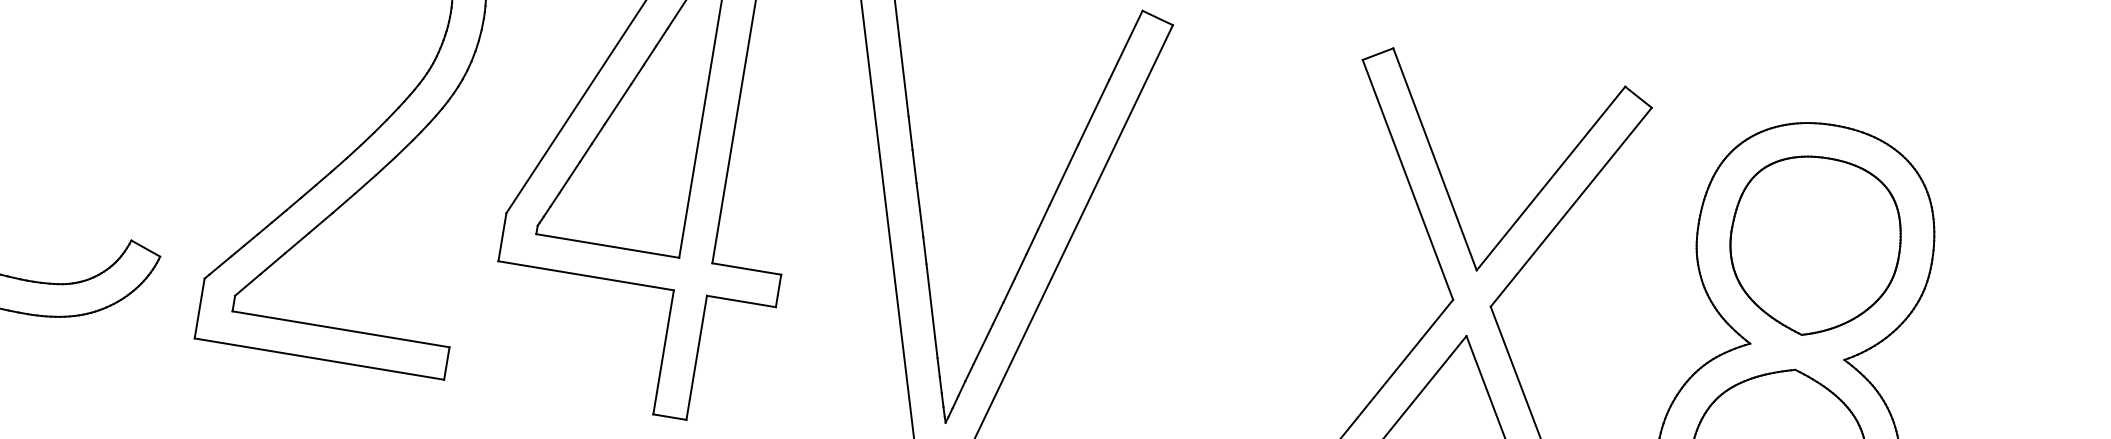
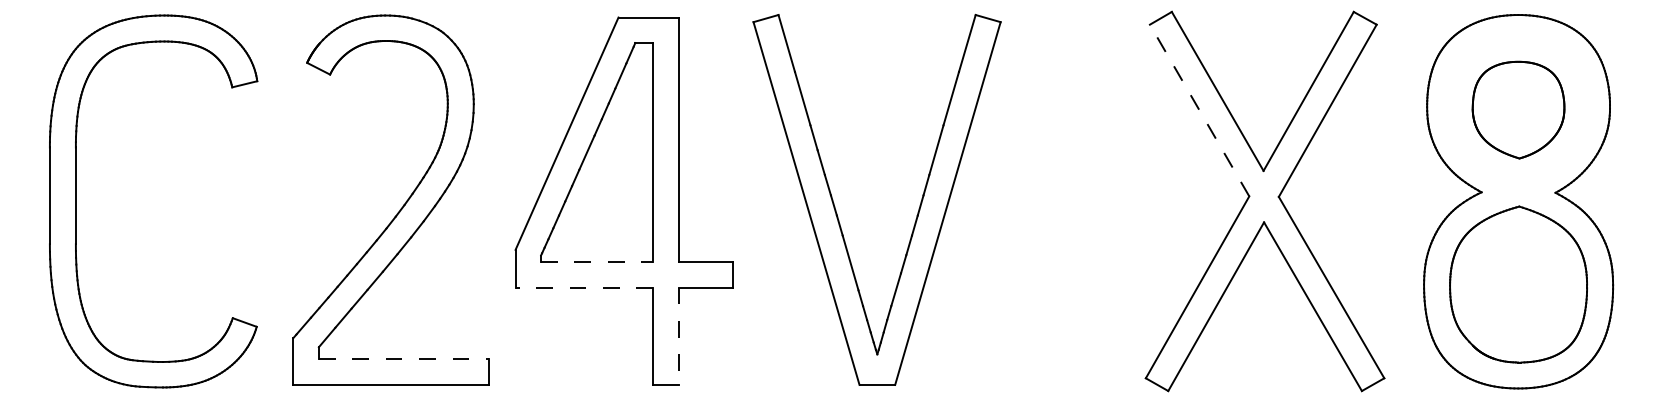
line: (1407, 179) -> (1199, 110), solid -> dashed
line: (608, 246) -> (597, 262), solid -> dashed
part: (1814, 247) -> (1518, 110), size x0.7
line: (586, 275) -> (584, 287), solid -> dashed
line: (341, 329) -> (404, 359), solid -> dashed
line: (697, 358) -> (679, 336), solid -> dashed

